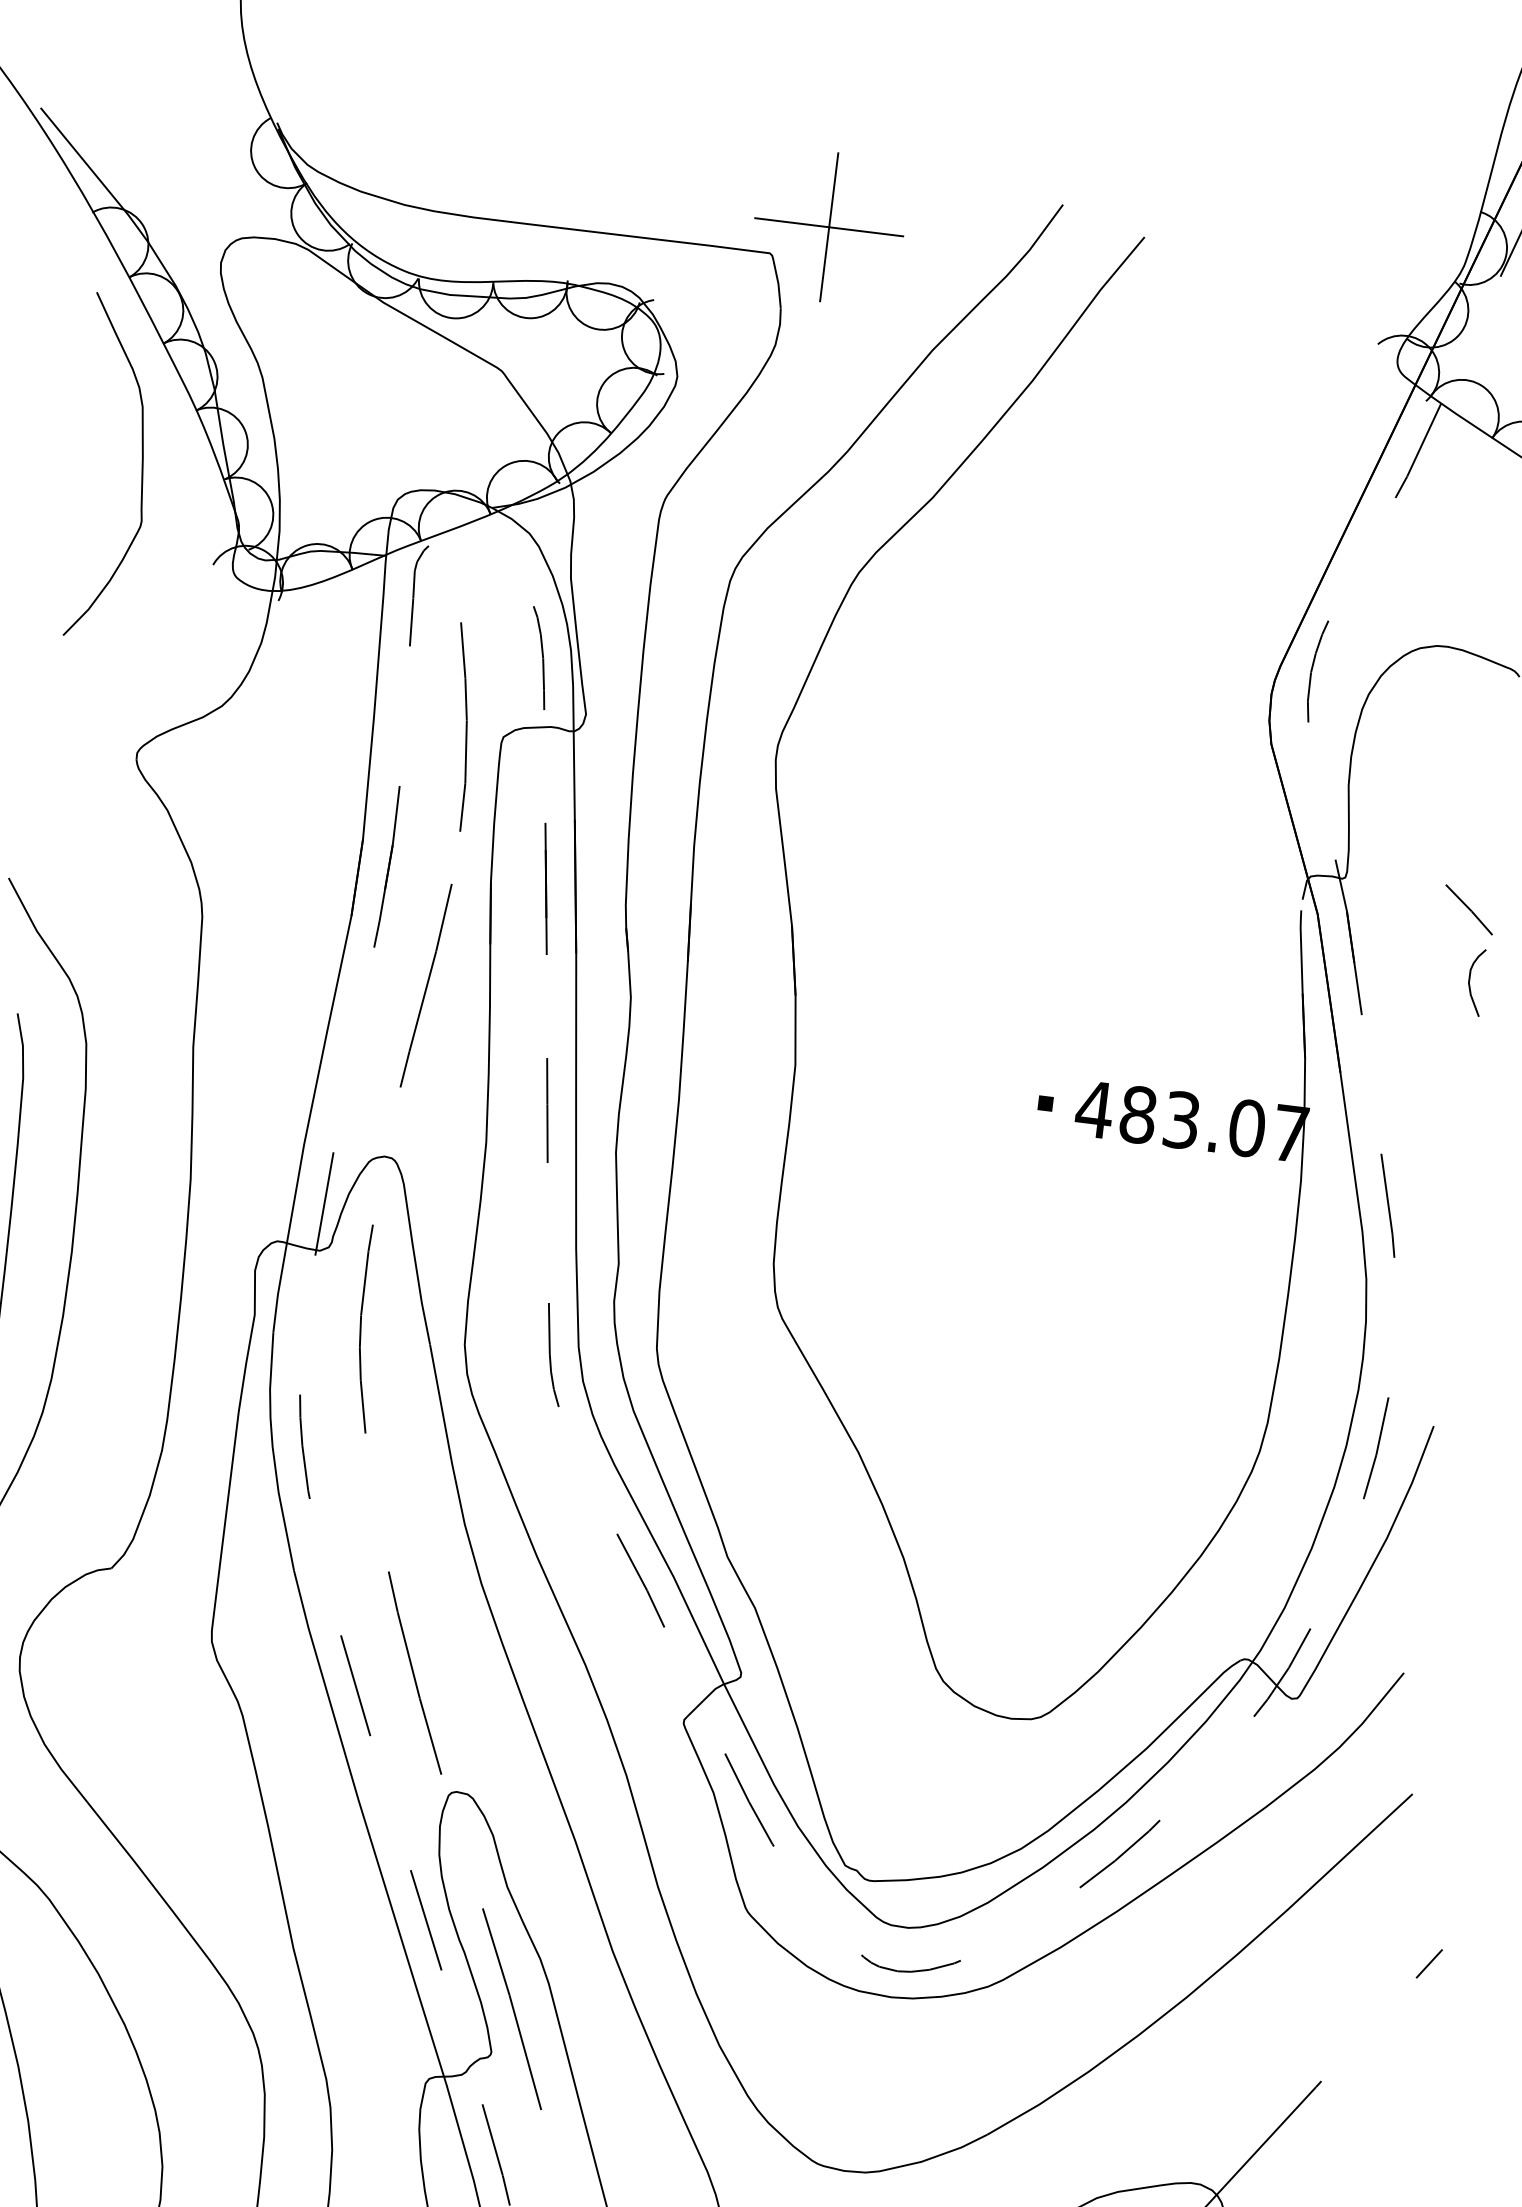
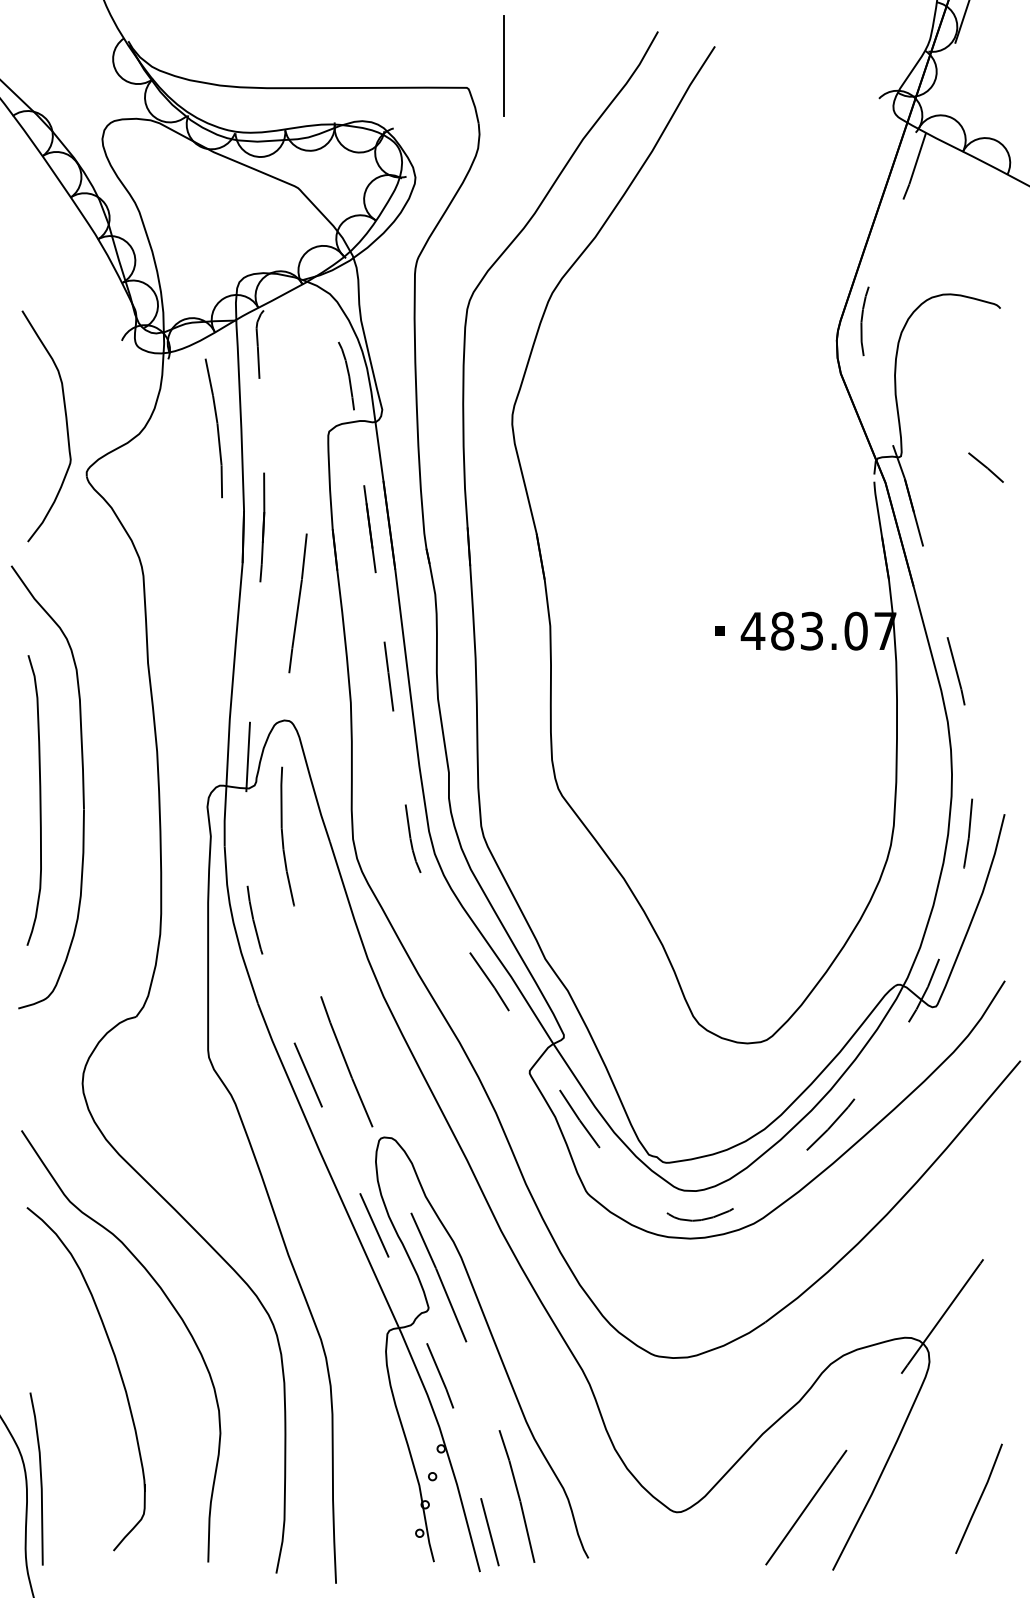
line: (829, 227) -> (504, 65), removed
curve: (140, 464) -> (65, 421), moved
curve: (464, 726) -> (216, 427), moved
curve: (1471, 984) -> (993, 517), removed

